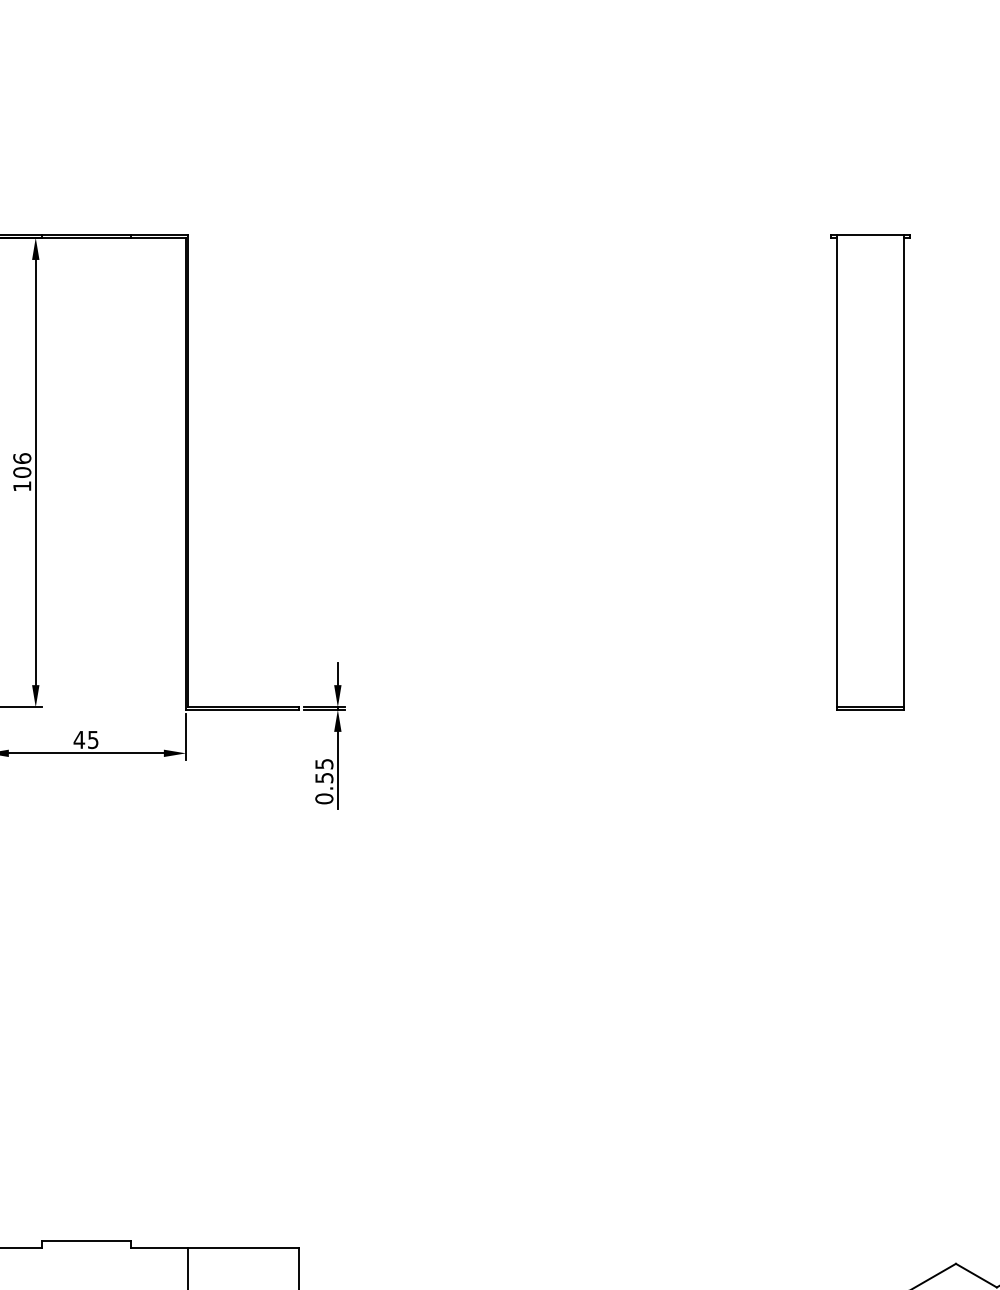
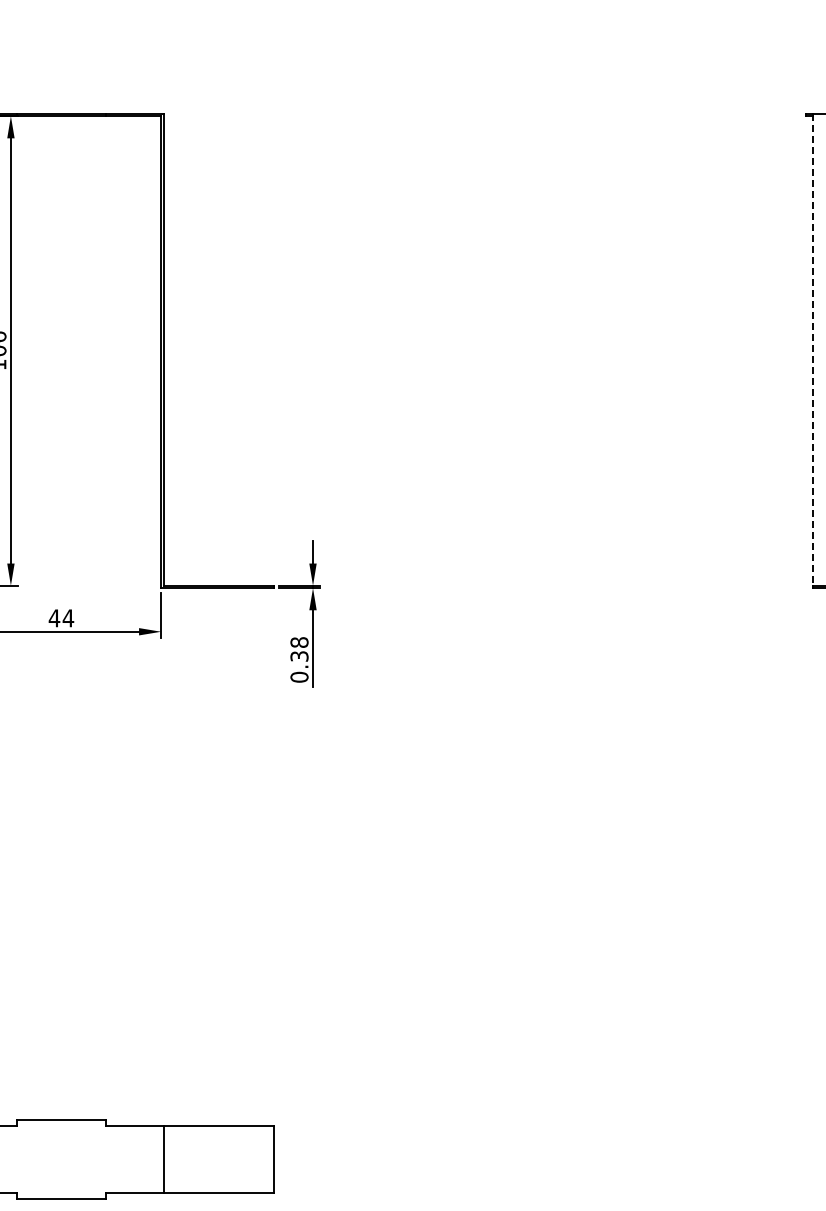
line: (837, 471) -> (812, 349), solid -> dashed
text: (92, 740) -> (67, 618), 45 -> 44
text: (324, 770) -> (299, 648), 0.55 -> 0.38

